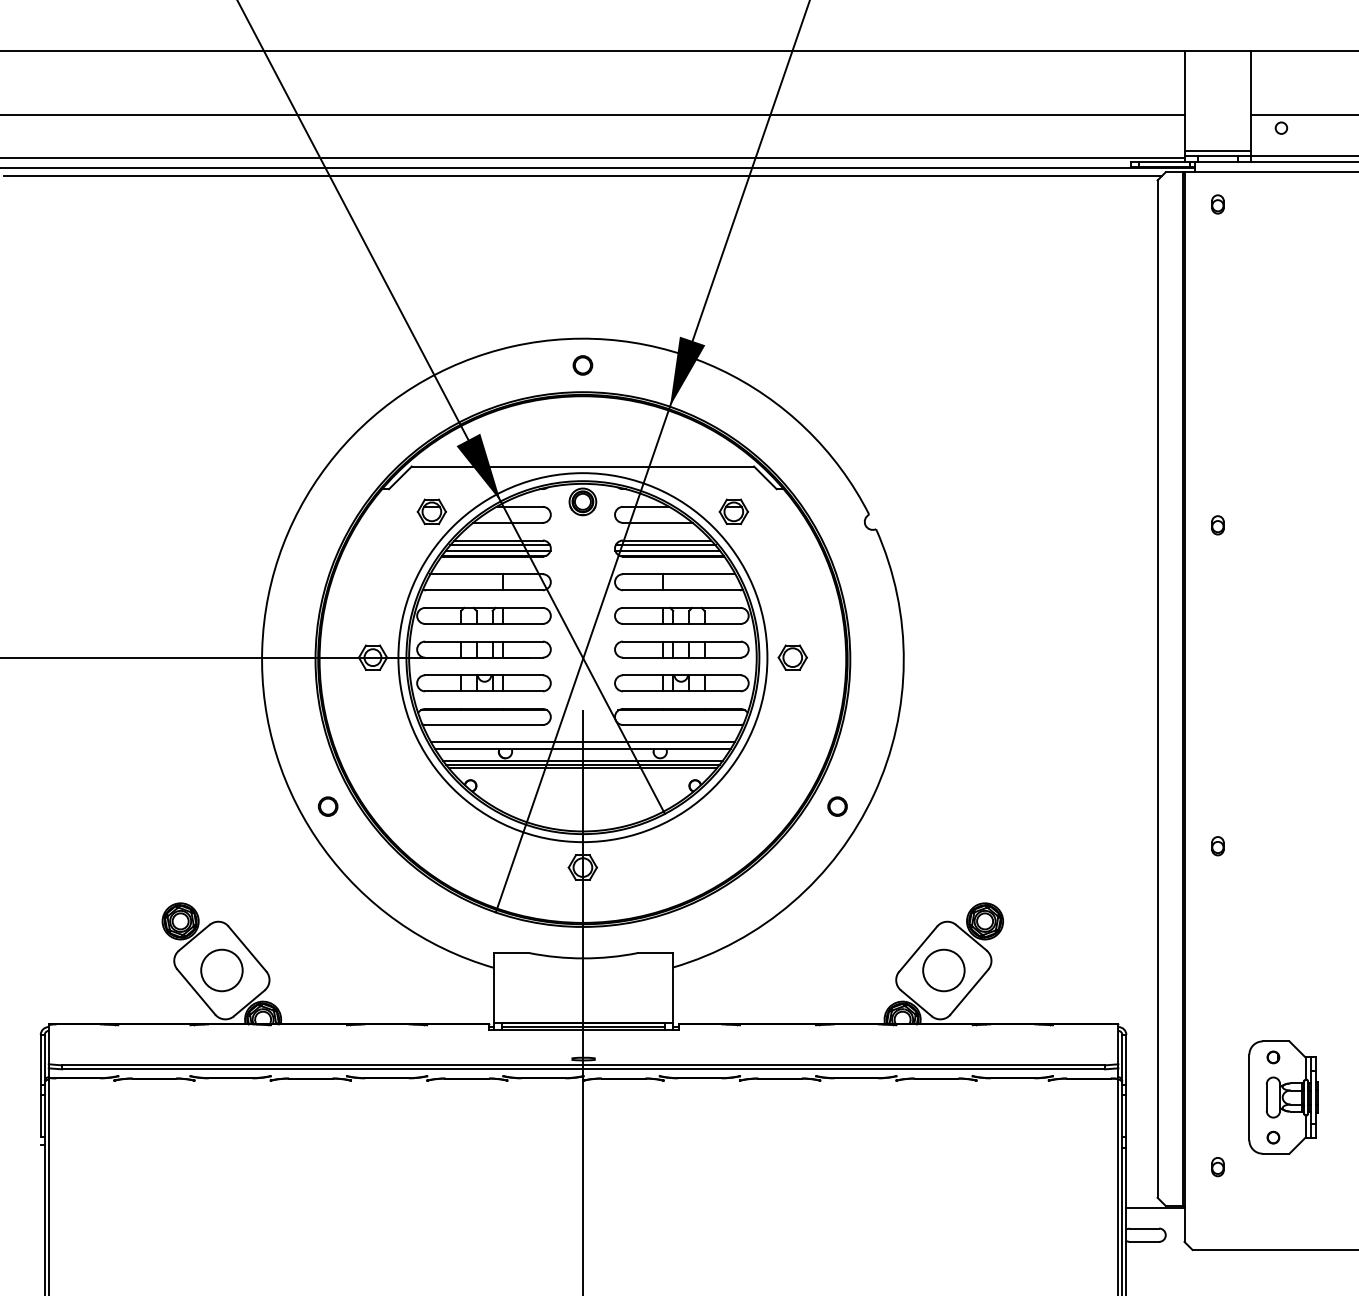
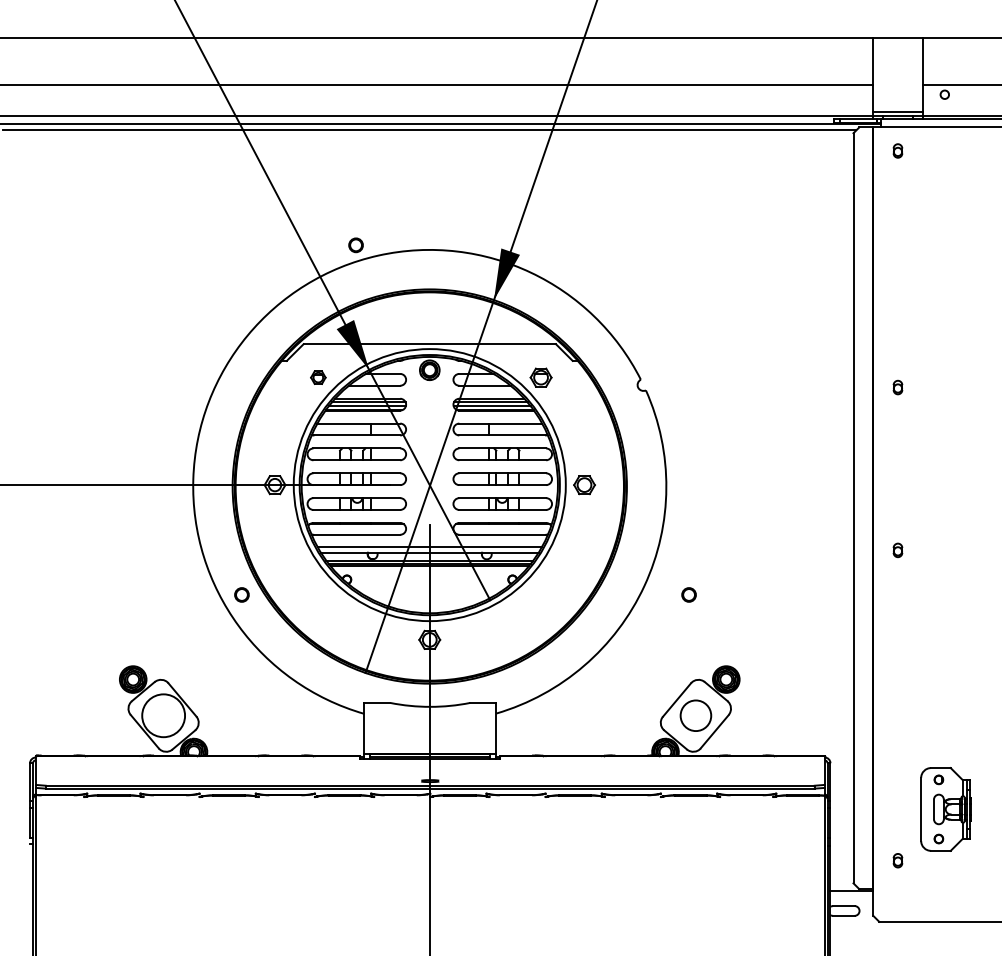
part: (582, 365) -> (355, 245), moved
part: (431, 511) -> (318, 377), size x0.7
circle: (837, 806) -> (689, 594), moved
part: (1217, 846) -> (897, 550), moved
circle: (221, 970) -> (163, 715), size x1.4

